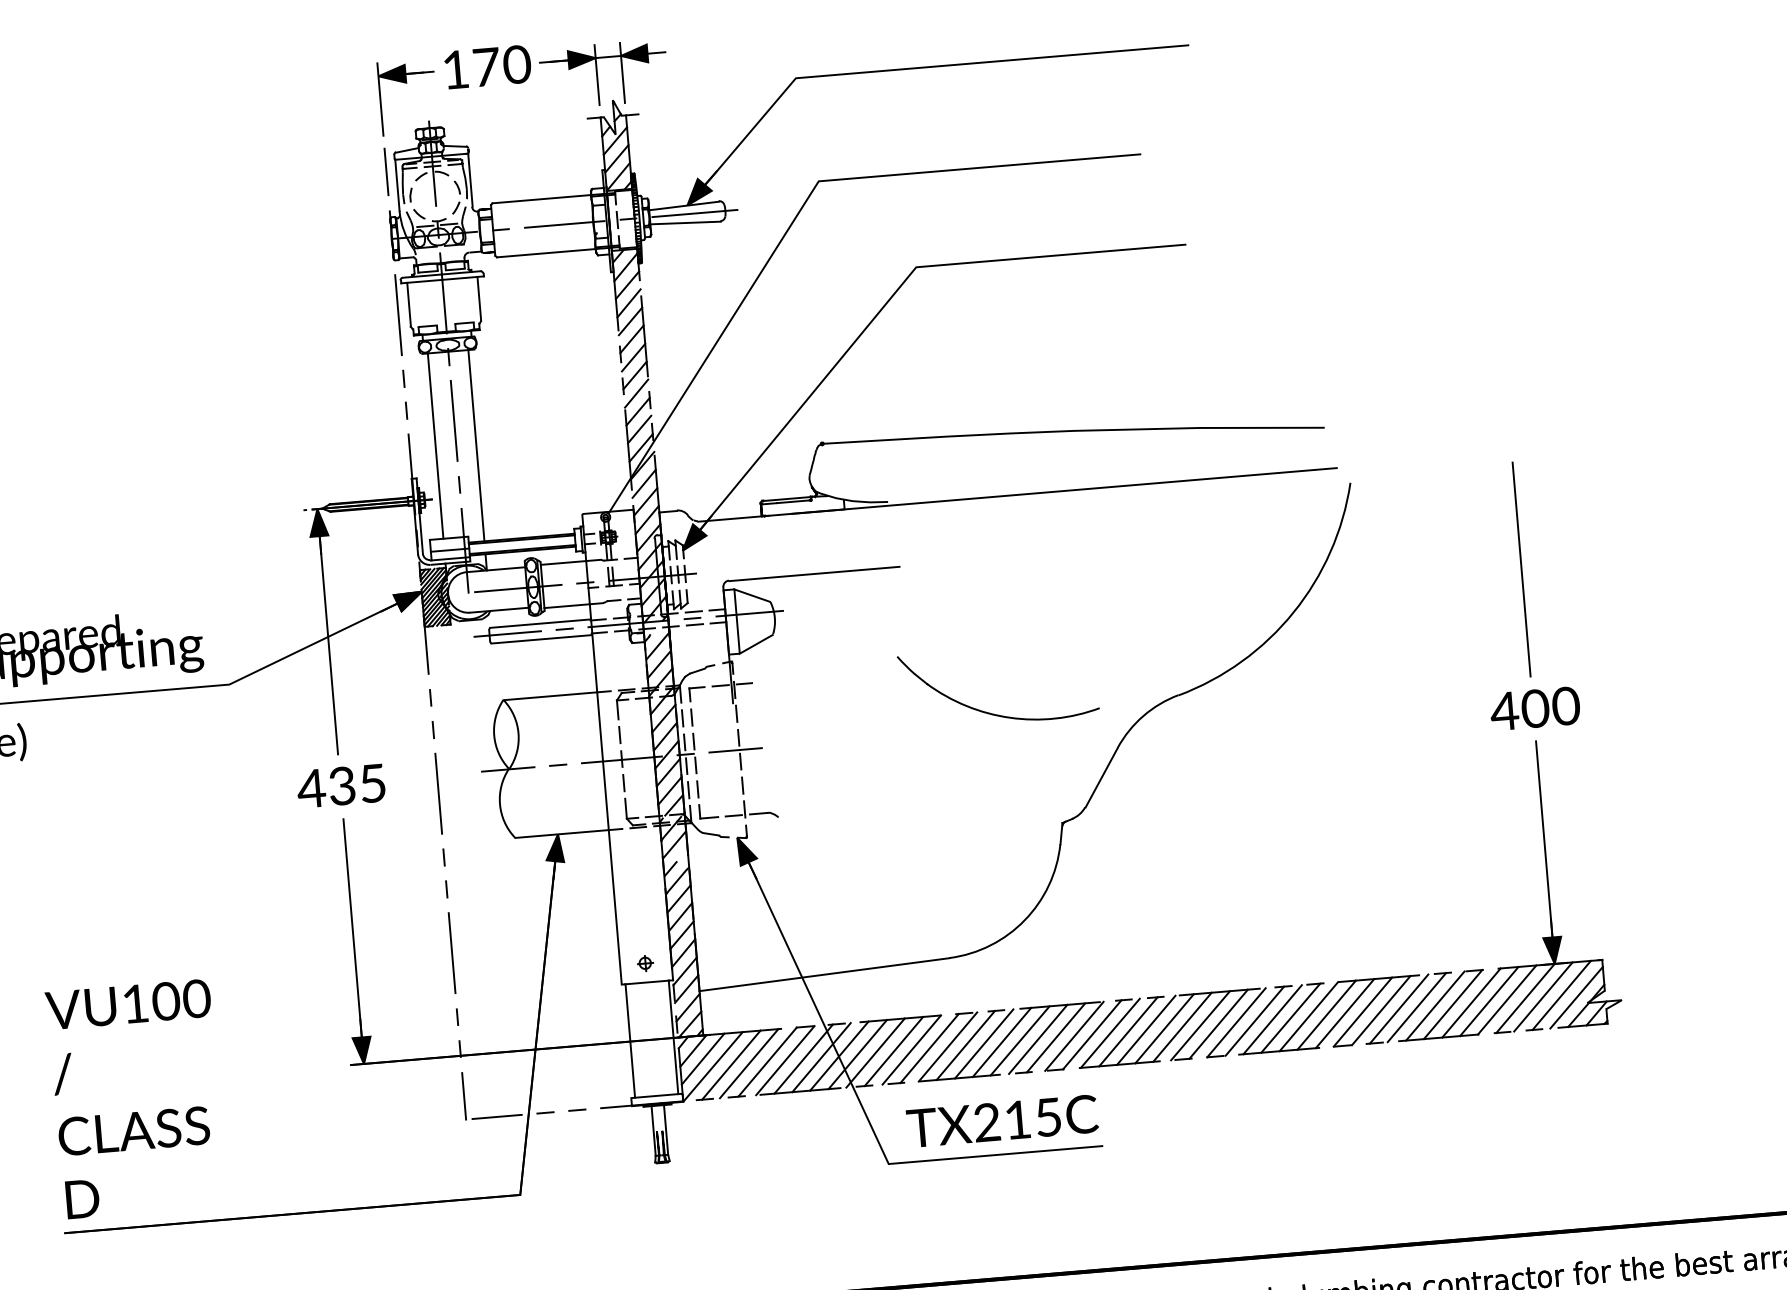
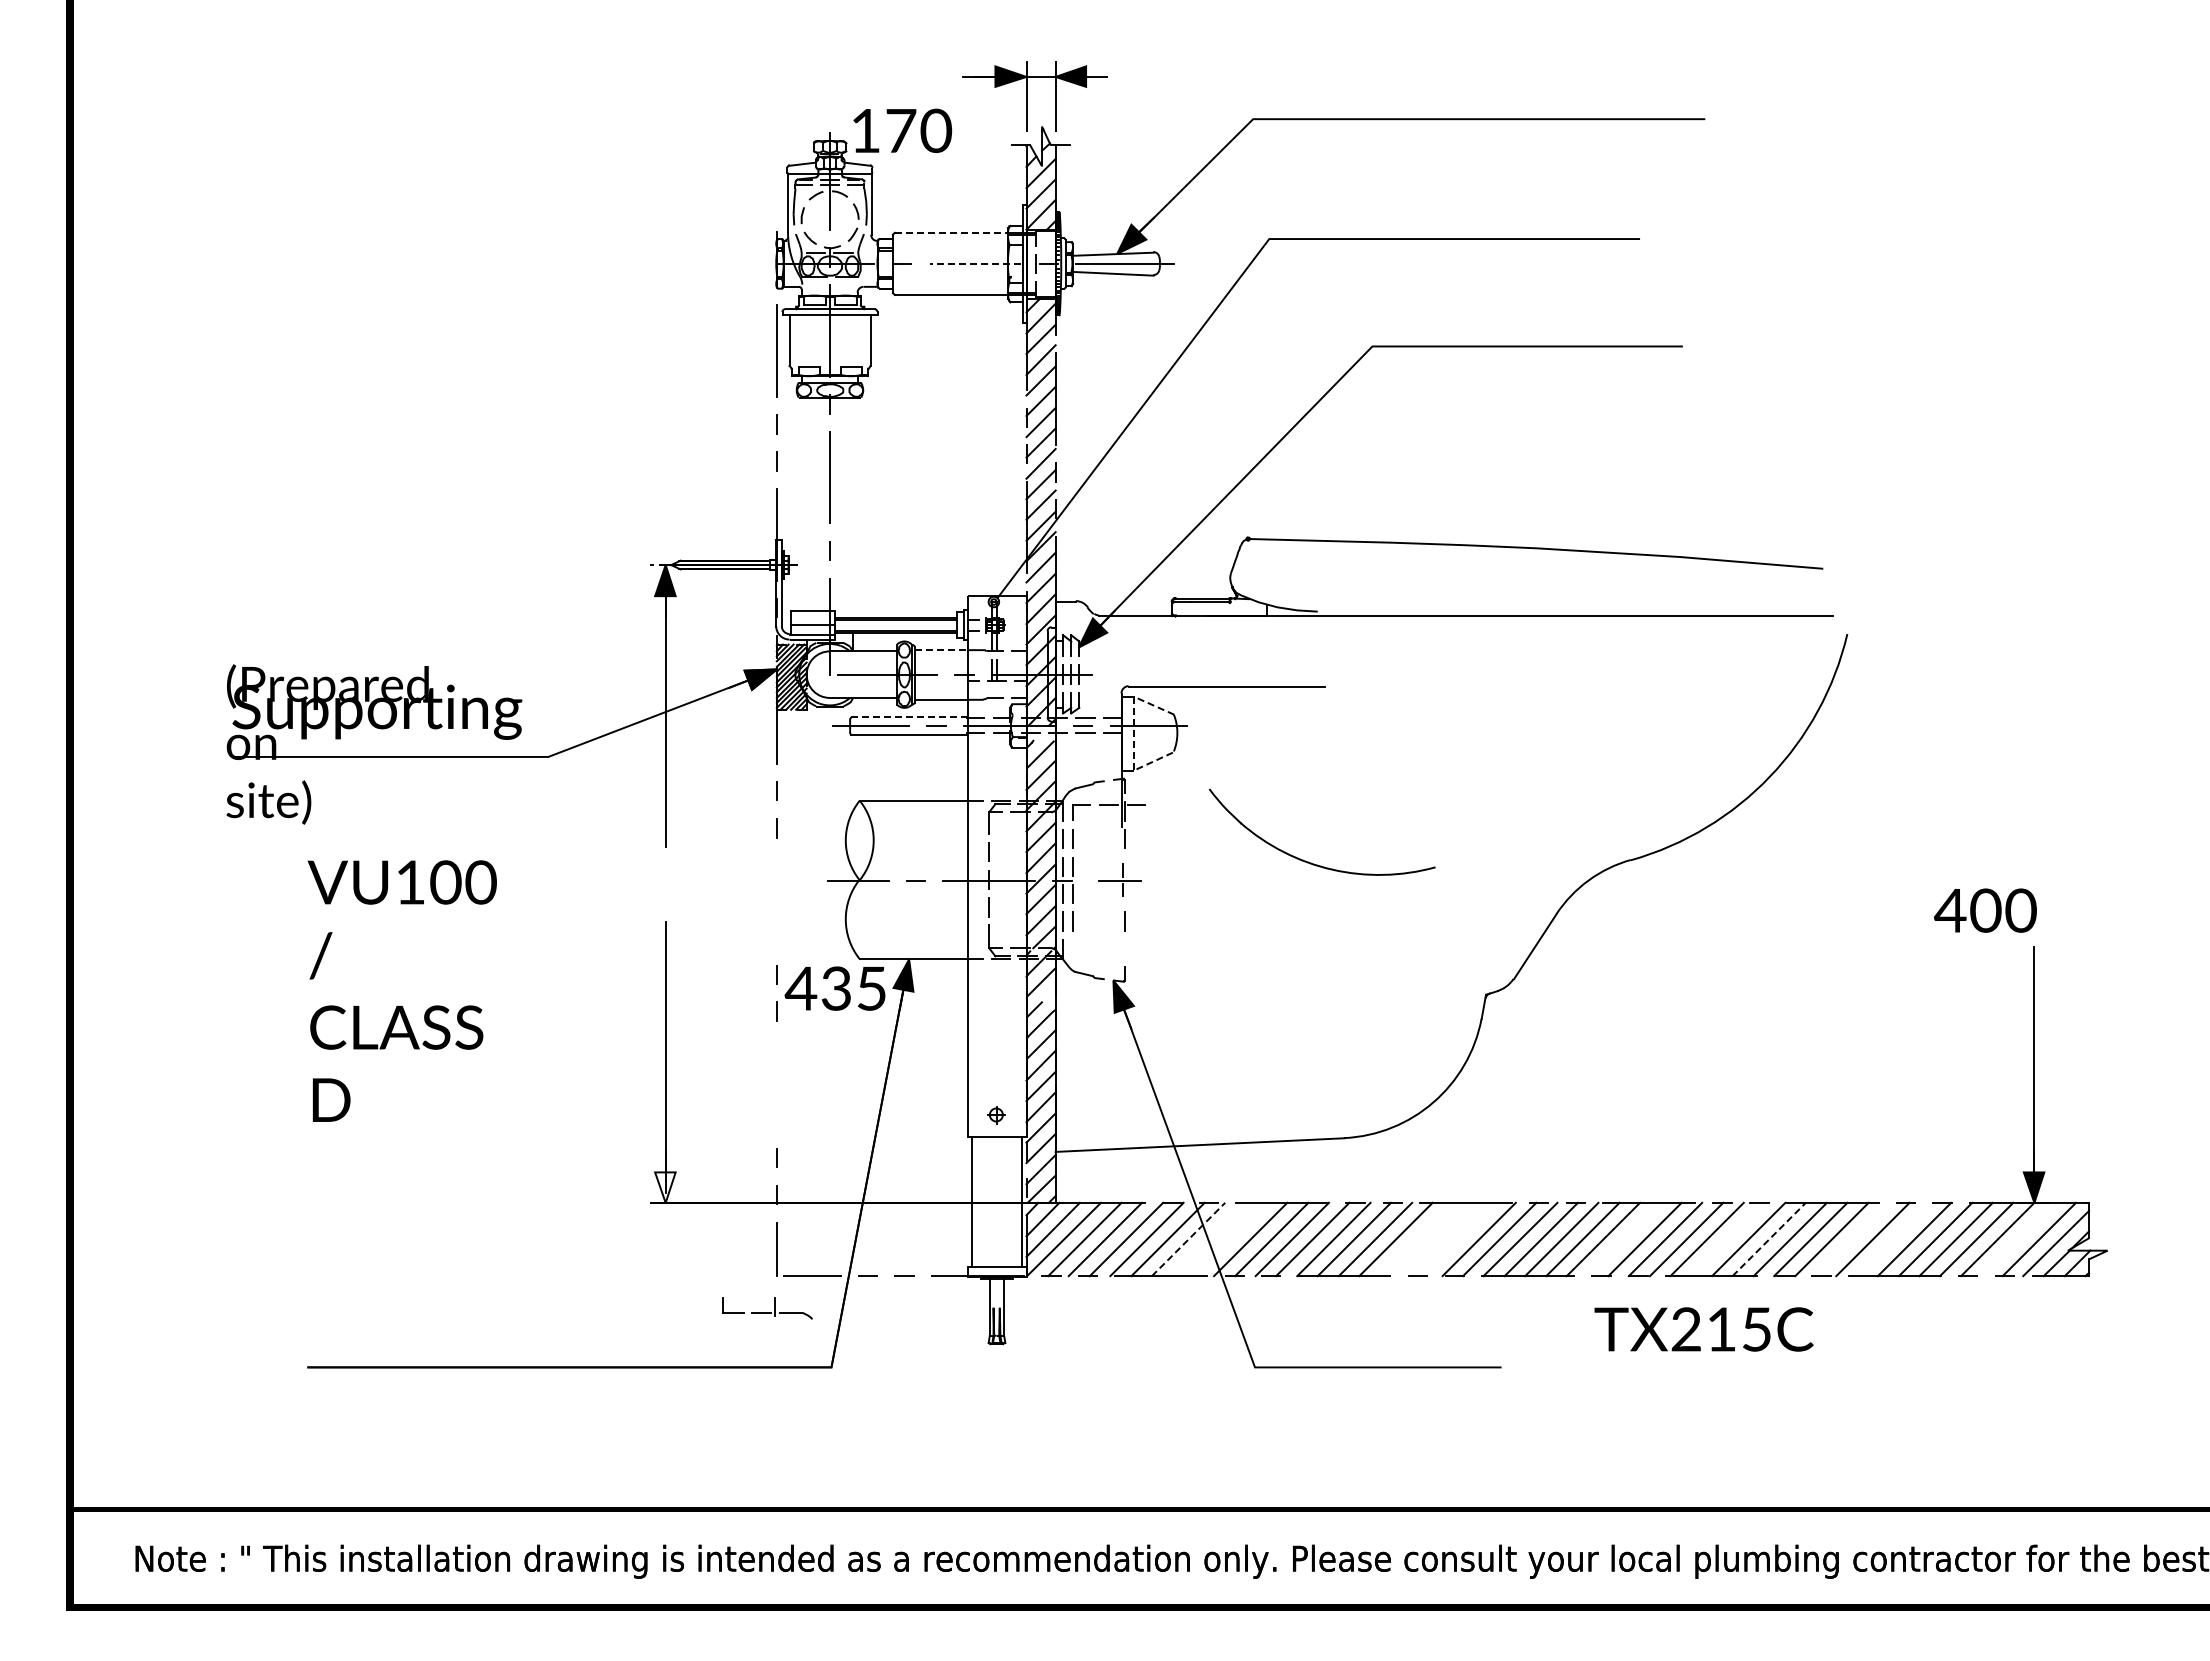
text: (487, 66) -> (902, 130), moved
part: (406, 83) -> (808, 87), removed
line: (386, 171) -> (776, 186), removed
line: (541, 198) -> (951, 232), solid -> dashed
line: (564, 224) -> (975, 263), solid -> dashed
line: (476, 445) -> (853, 507), removed
line: (435, 446) -> (806, 504), removed
line: (563, 563) -> (941, 650), solid -> dashed
line: (1521, 569) -> (2034, 749), removed
line: (736, 621) -> (1133, 733), solid -> dashed
line: (540, 623) -> (909, 717), solid -> dashed
text: (1535, 708) -> (1985, 910), moved
part: (991, 713) -> (1311, 862), moved
part: (735, 750) -> (1119, 880), size x0.7
text: (340, 786) -> (834, 988), moved
line: (438, 793) -> (776, 901), removed
part: (738, 811) -> (767, 1308), moved
line: (451, 952) -> (776, 1084), removed
line: (1542, 997) -> (2017, 1239), removed
line: (1434, 1006) -> (1893, 1239), removed
line: (1399, 1009) -> (1852, 1239), removed
line: (1326, 1015) -> (1769, 1239), solid -> dashed
line: (1290, 1018) -> (1727, 1239), removed
line: (1200, 1025) -> (1624, 1239), removed
line: (1055, 1037) -> (1457, 1239), removed
line: (1038, 1039) -> (1437, 1239), removed
line: (1019, 1040) -> (1416, 1239), removed
fill: (362, 1050) -> (665, 1187), removed
line: (857, 1054) -> (1229, 1239), removed
line: (838, 1056) -> (1208, 1239), removed
line: (821, 1057) -> (1188, 1239), solid -> dashed
text: (135, 1098) -> (401, 990), moved
text: (1002, 1121) -> (1703, 1329), moved

